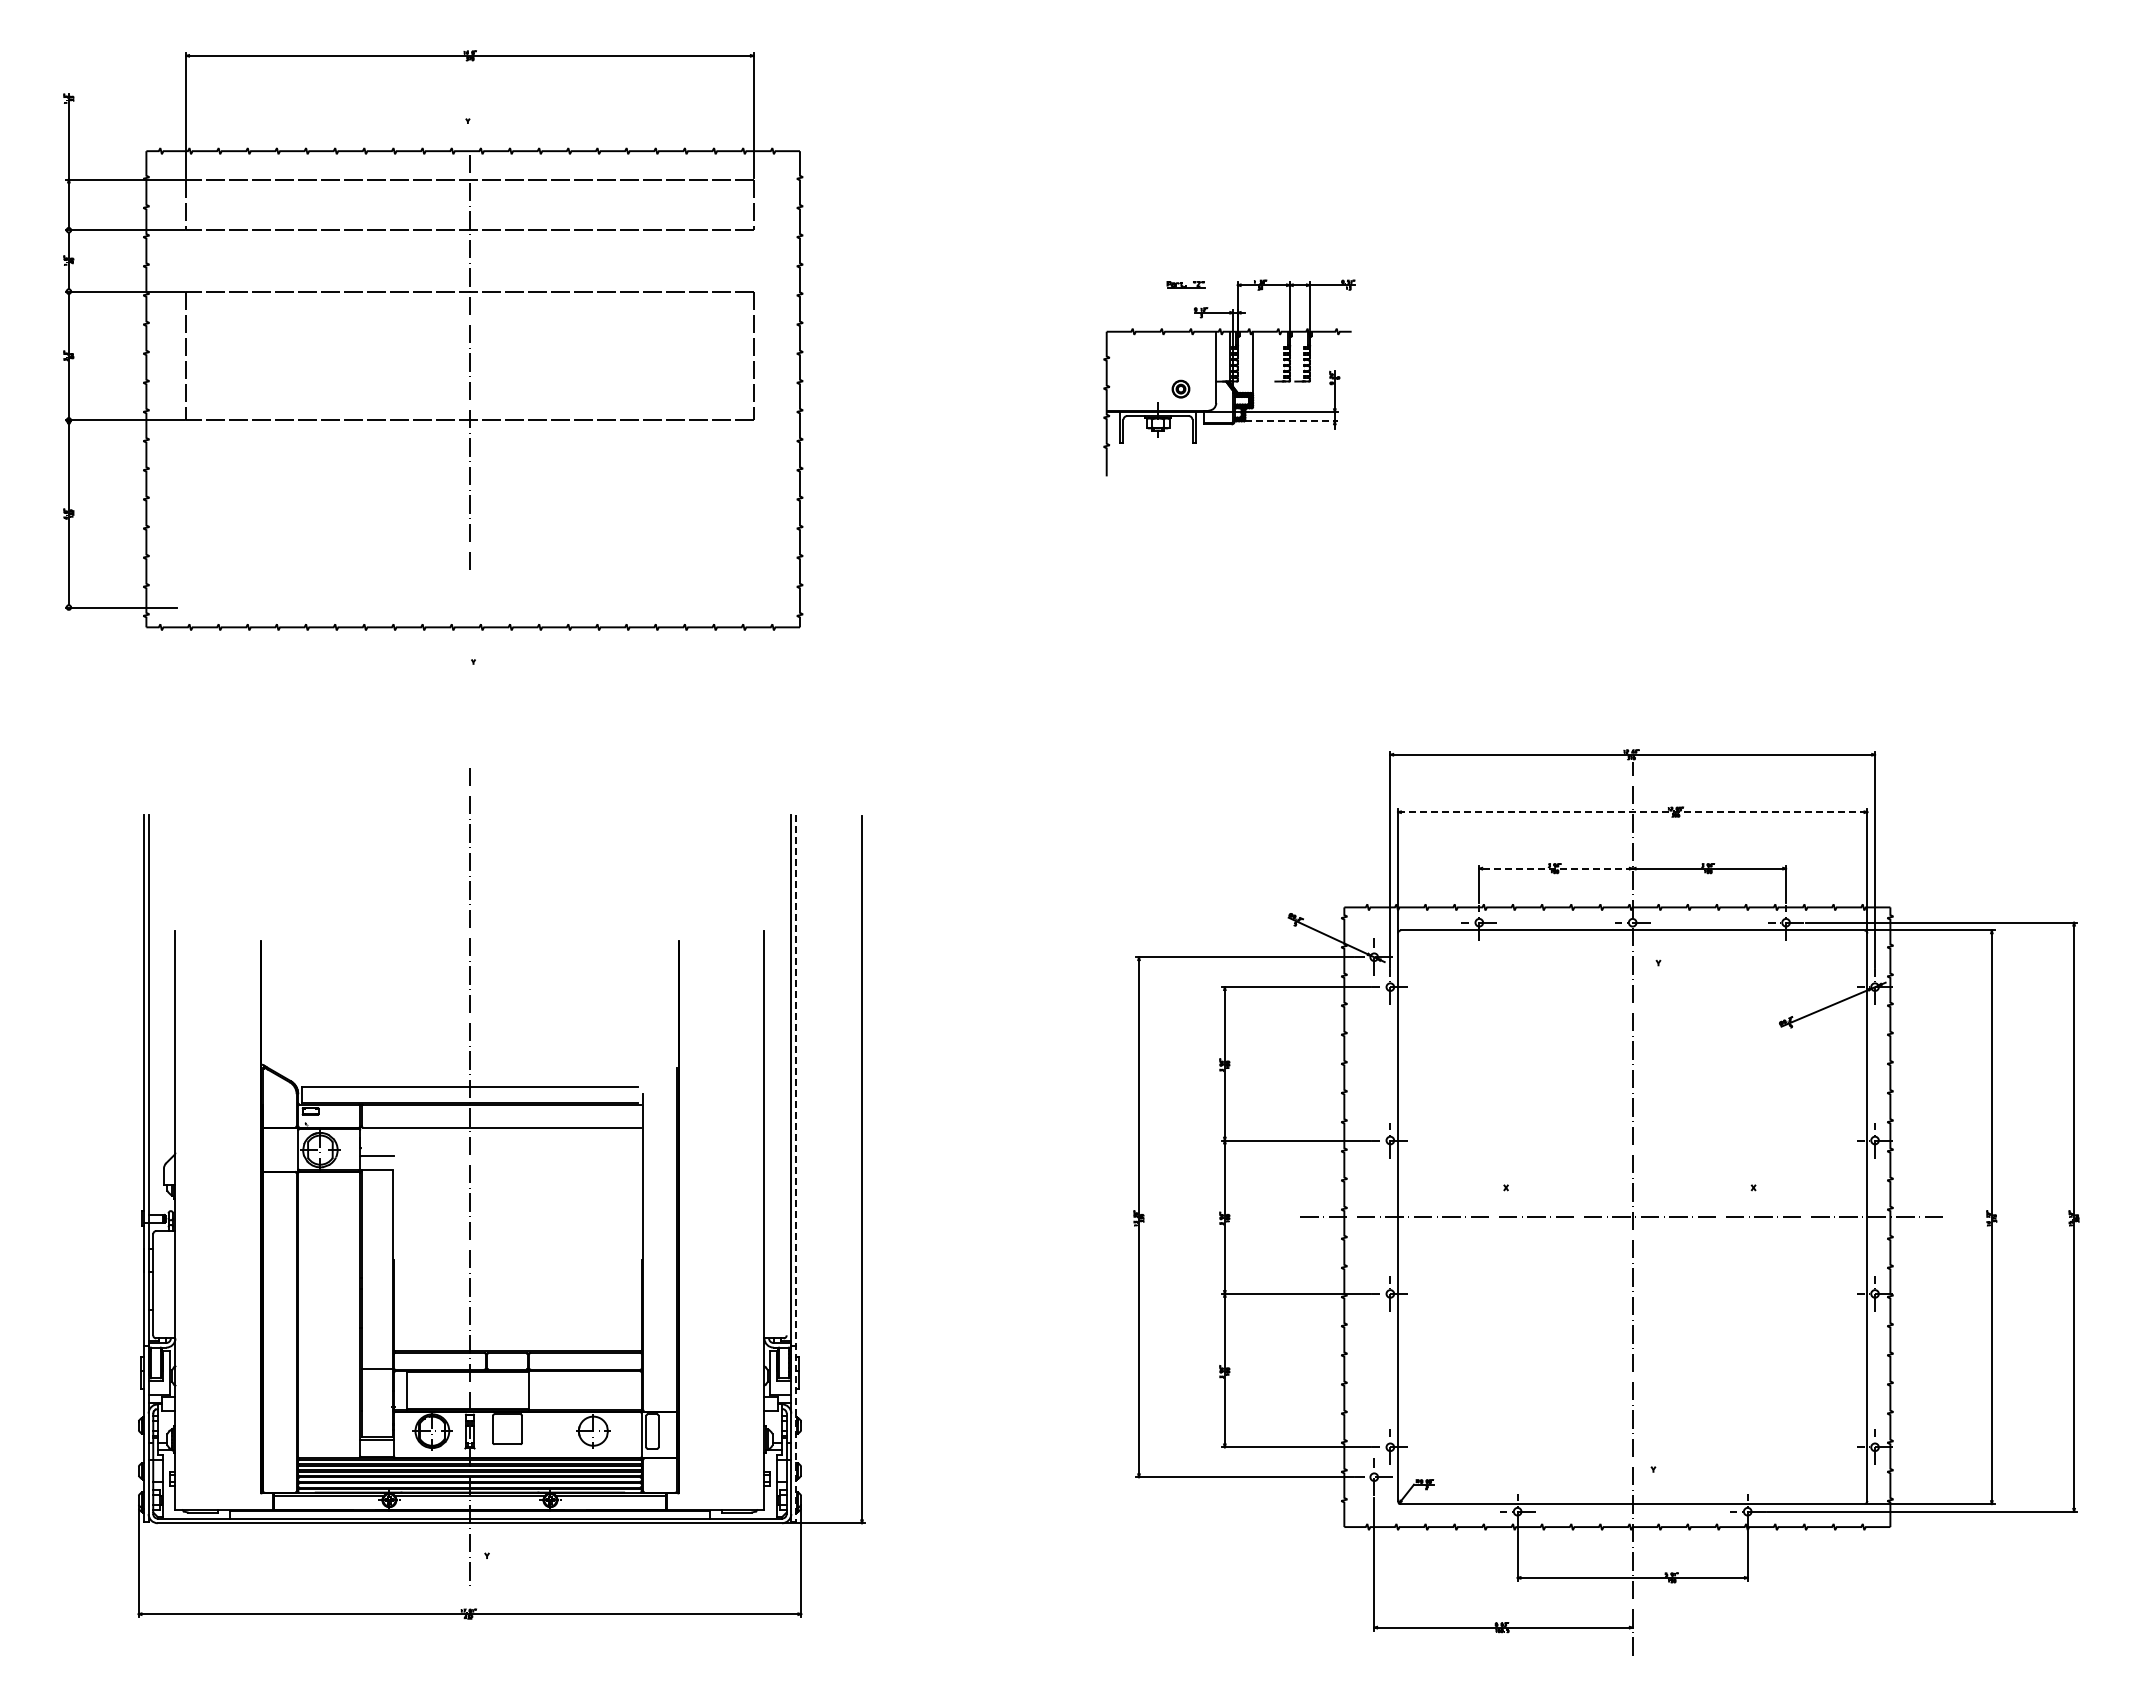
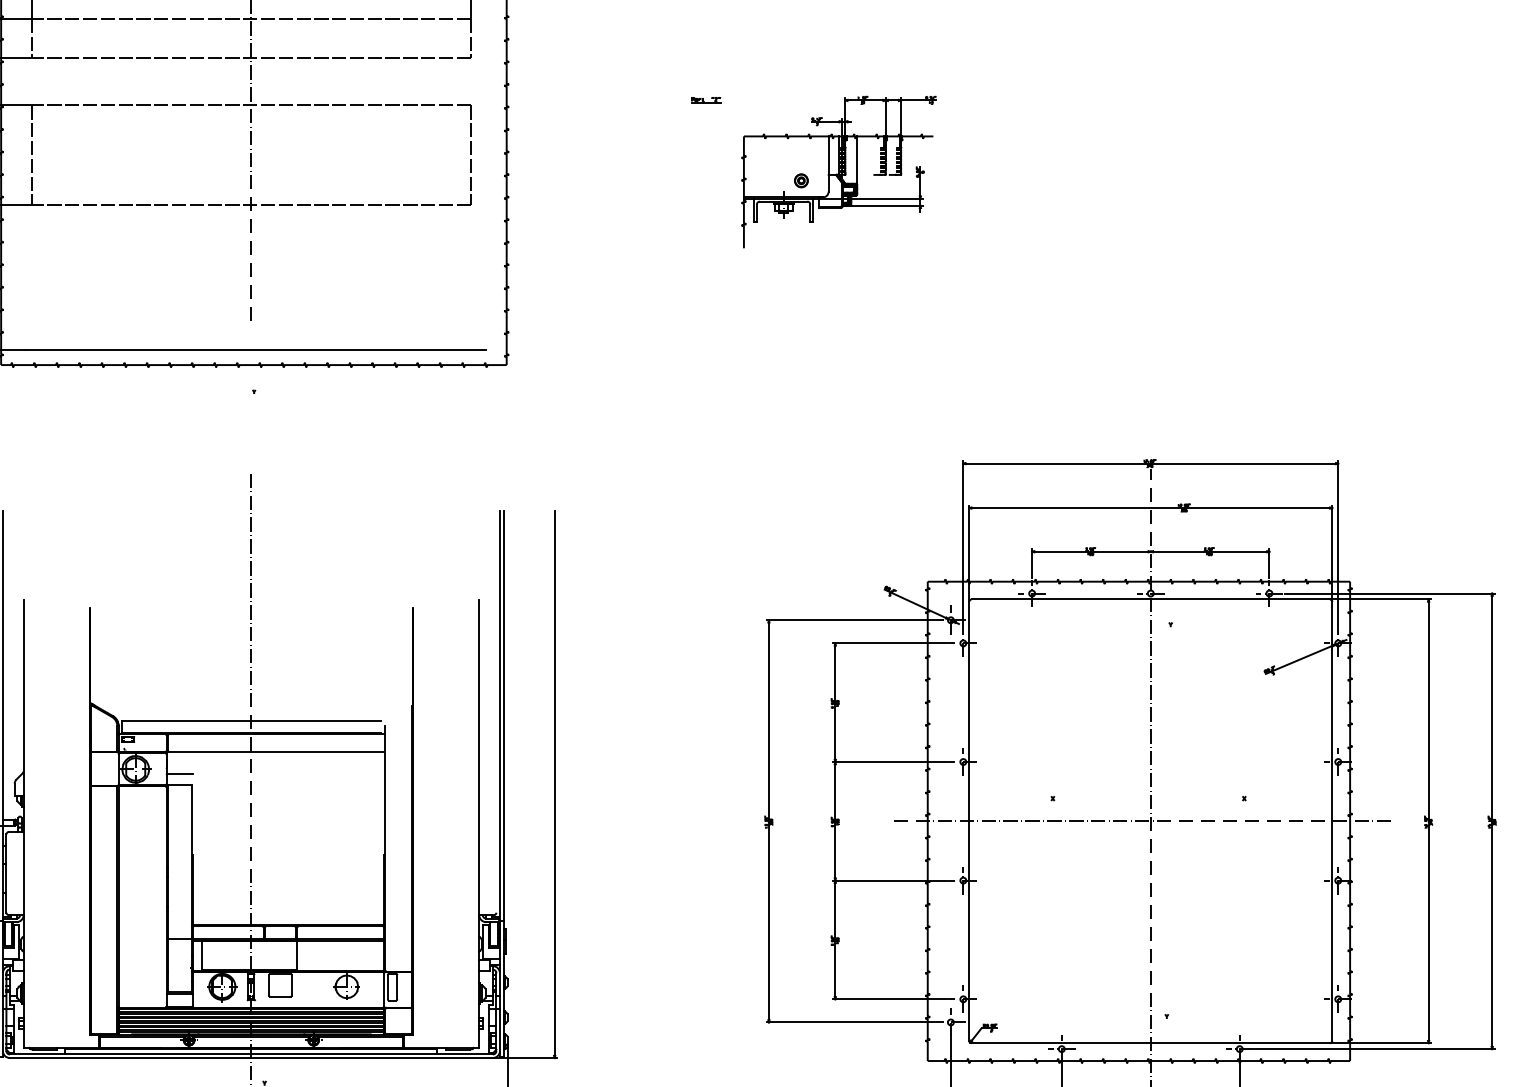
part: (1185, 284) -> (705, 99), moved
line: (1292, 421) -> (887, 205), dashed -> solid
line: (475, 607) -> (255, 349), added
line: (1632, 812) -> (1150, 508), dashed -> solid
line: (1556, 868) -> (1091, 551), dashed -> solid
line: (795, 1169) -> (503, 784), dashed -> solid

